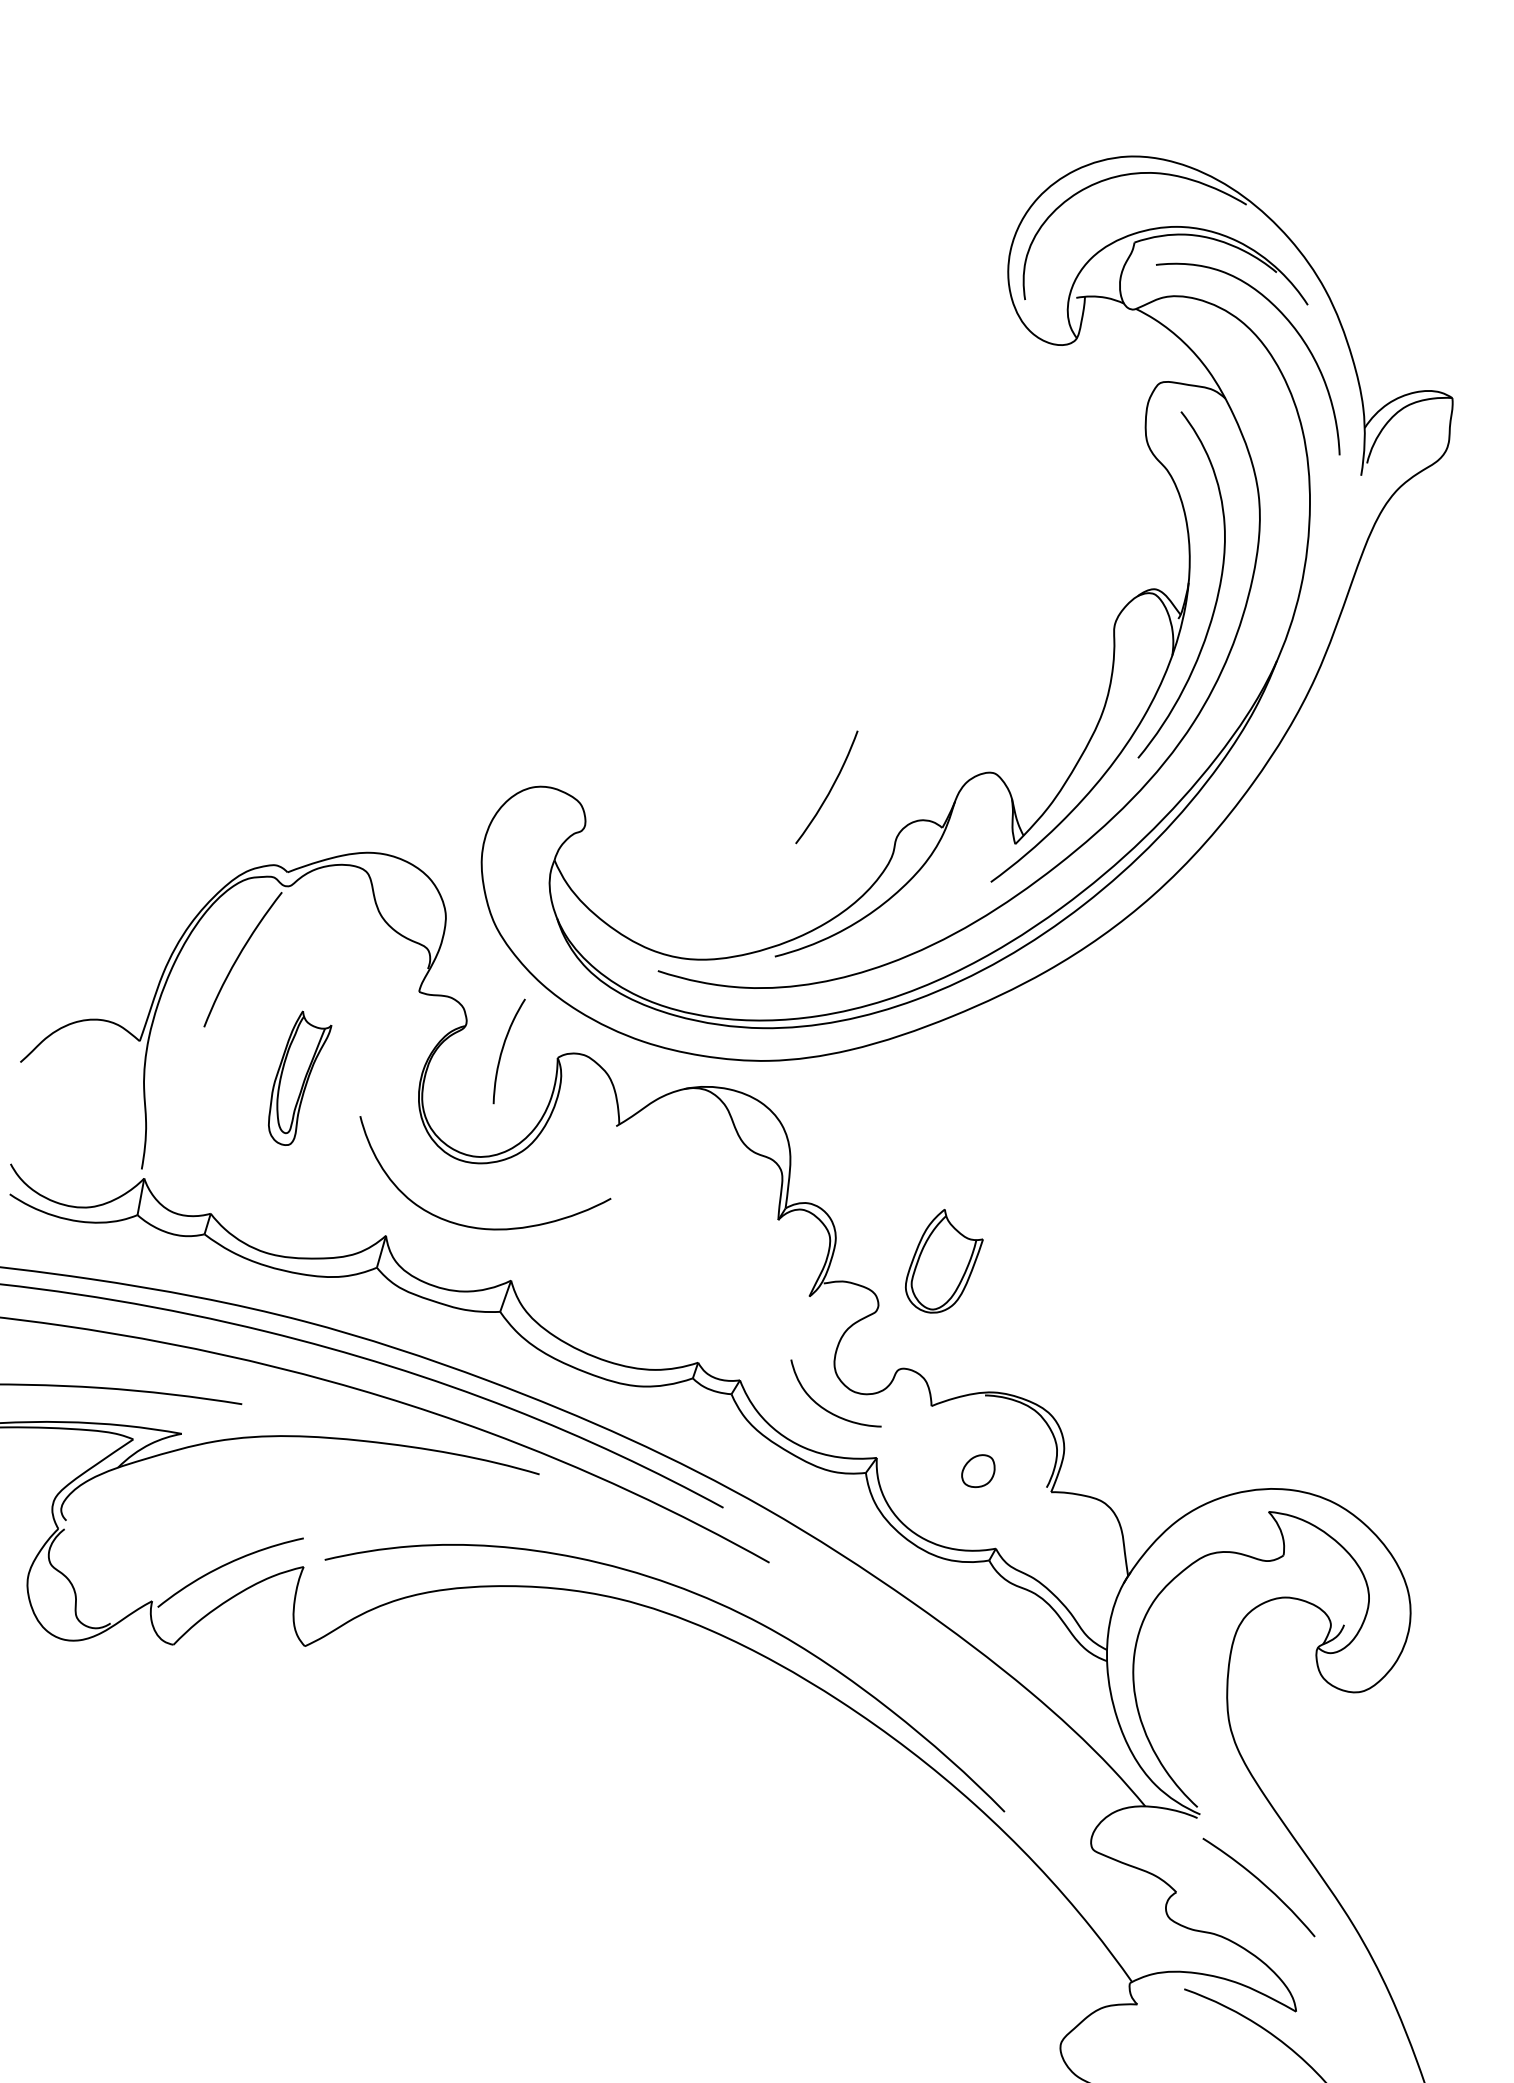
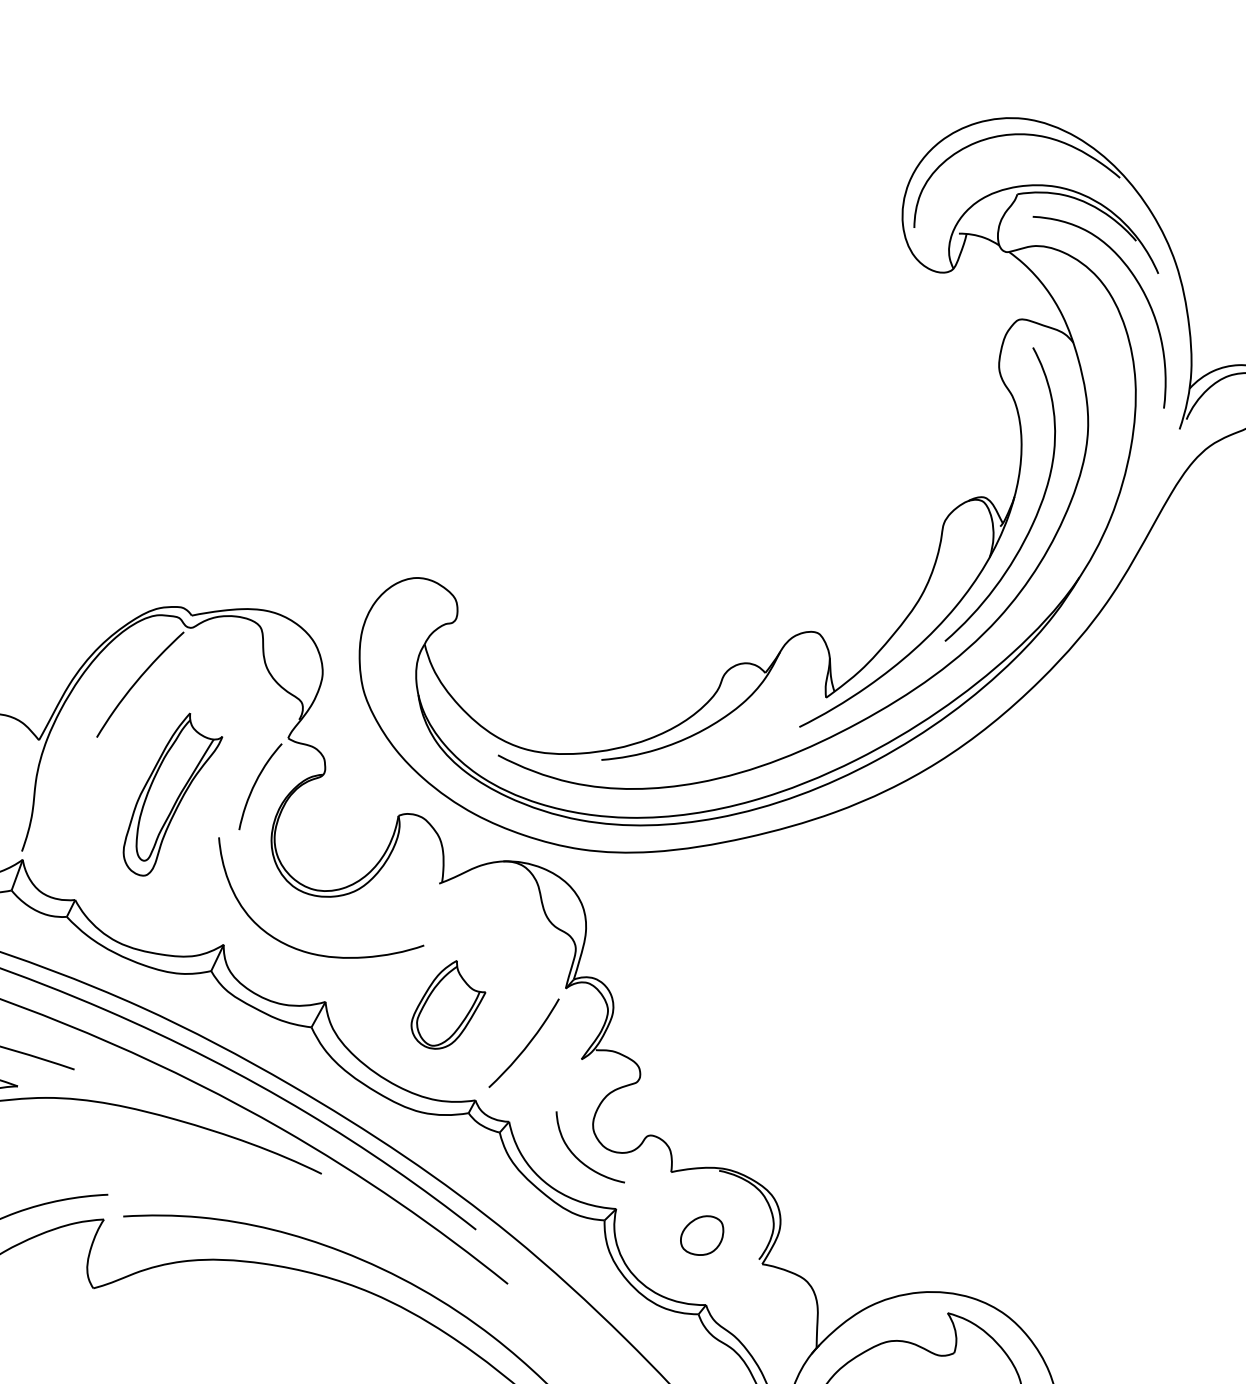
curve: (830, 788) -> (527, 1044), moved
curve: (503, 1049) -> (255, 784), moved
part: (299, 1078) -> (171, 795), size x1.43
part: (944, 1261) -> (449, 1005), moved
part: (978, 1470) -> (702, 1234), size x1.43

